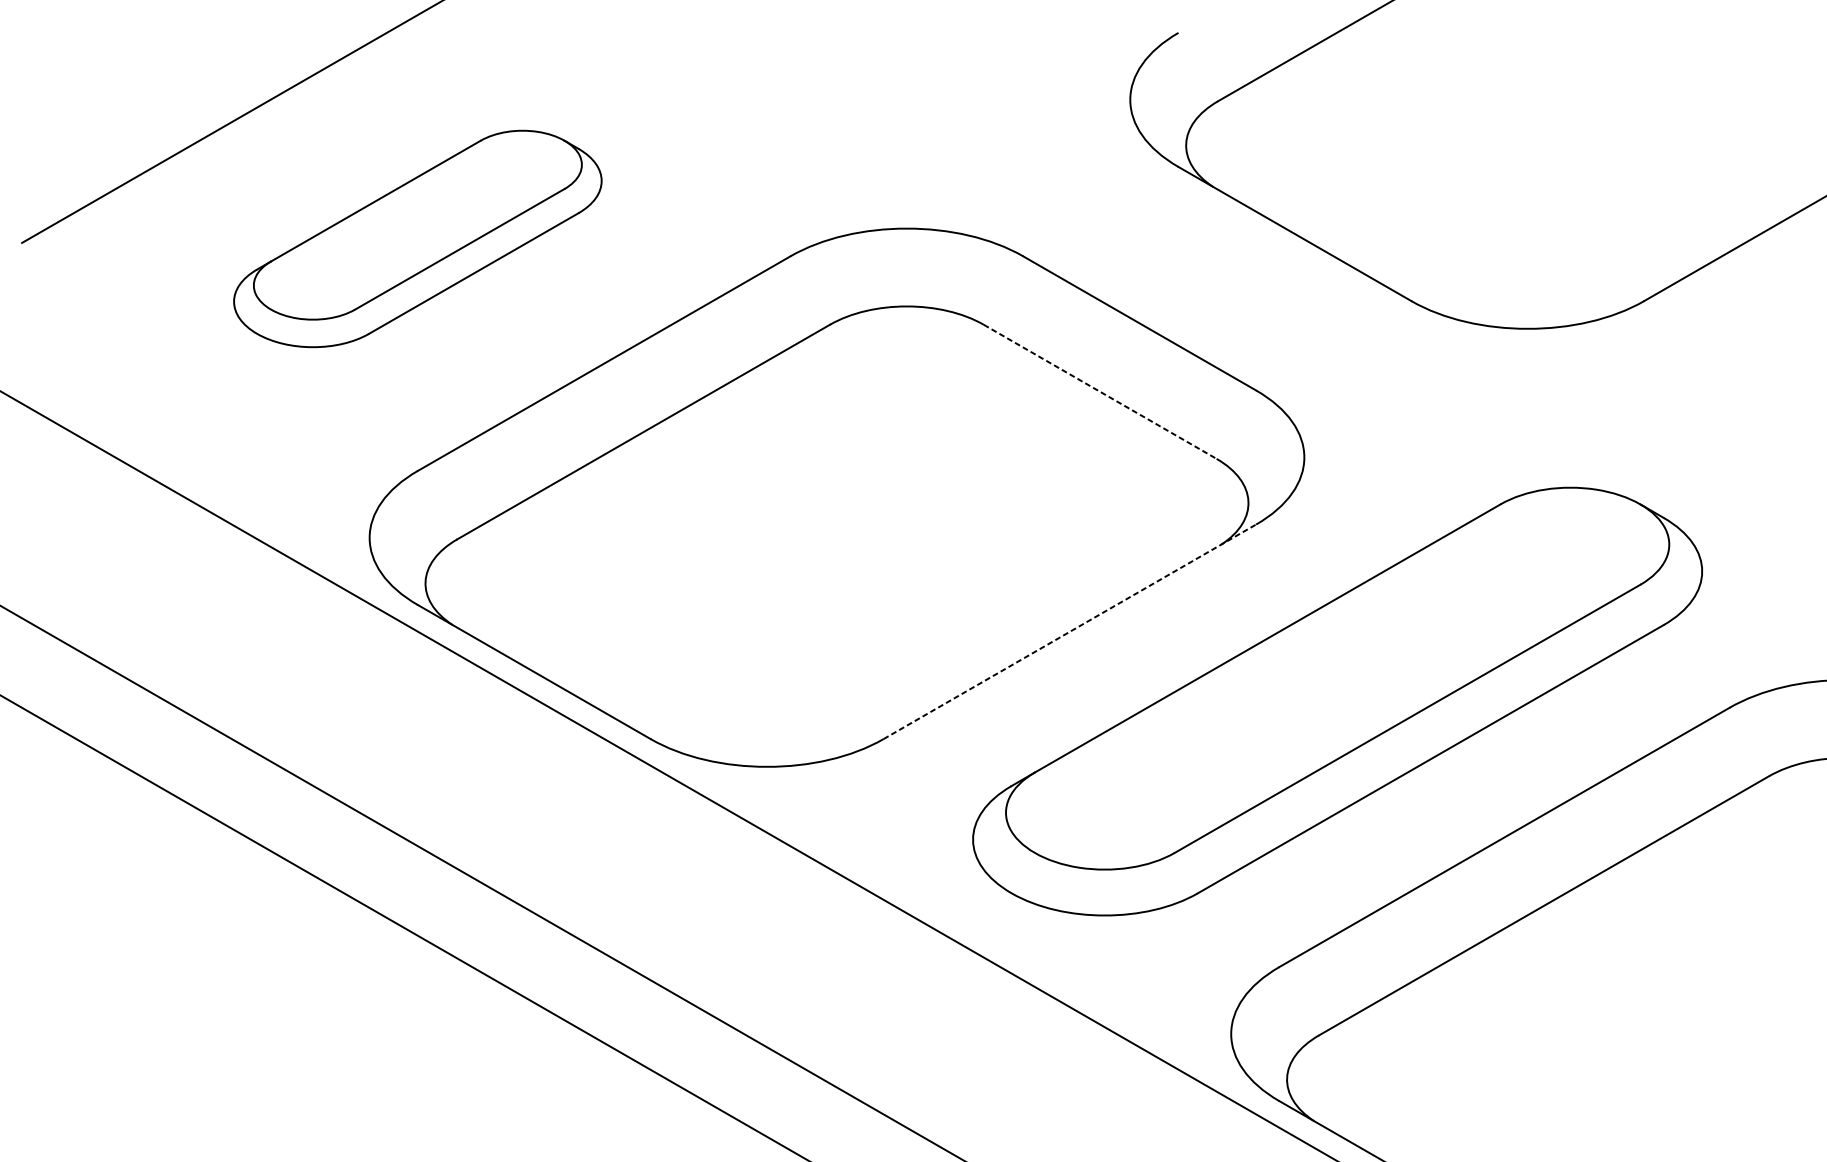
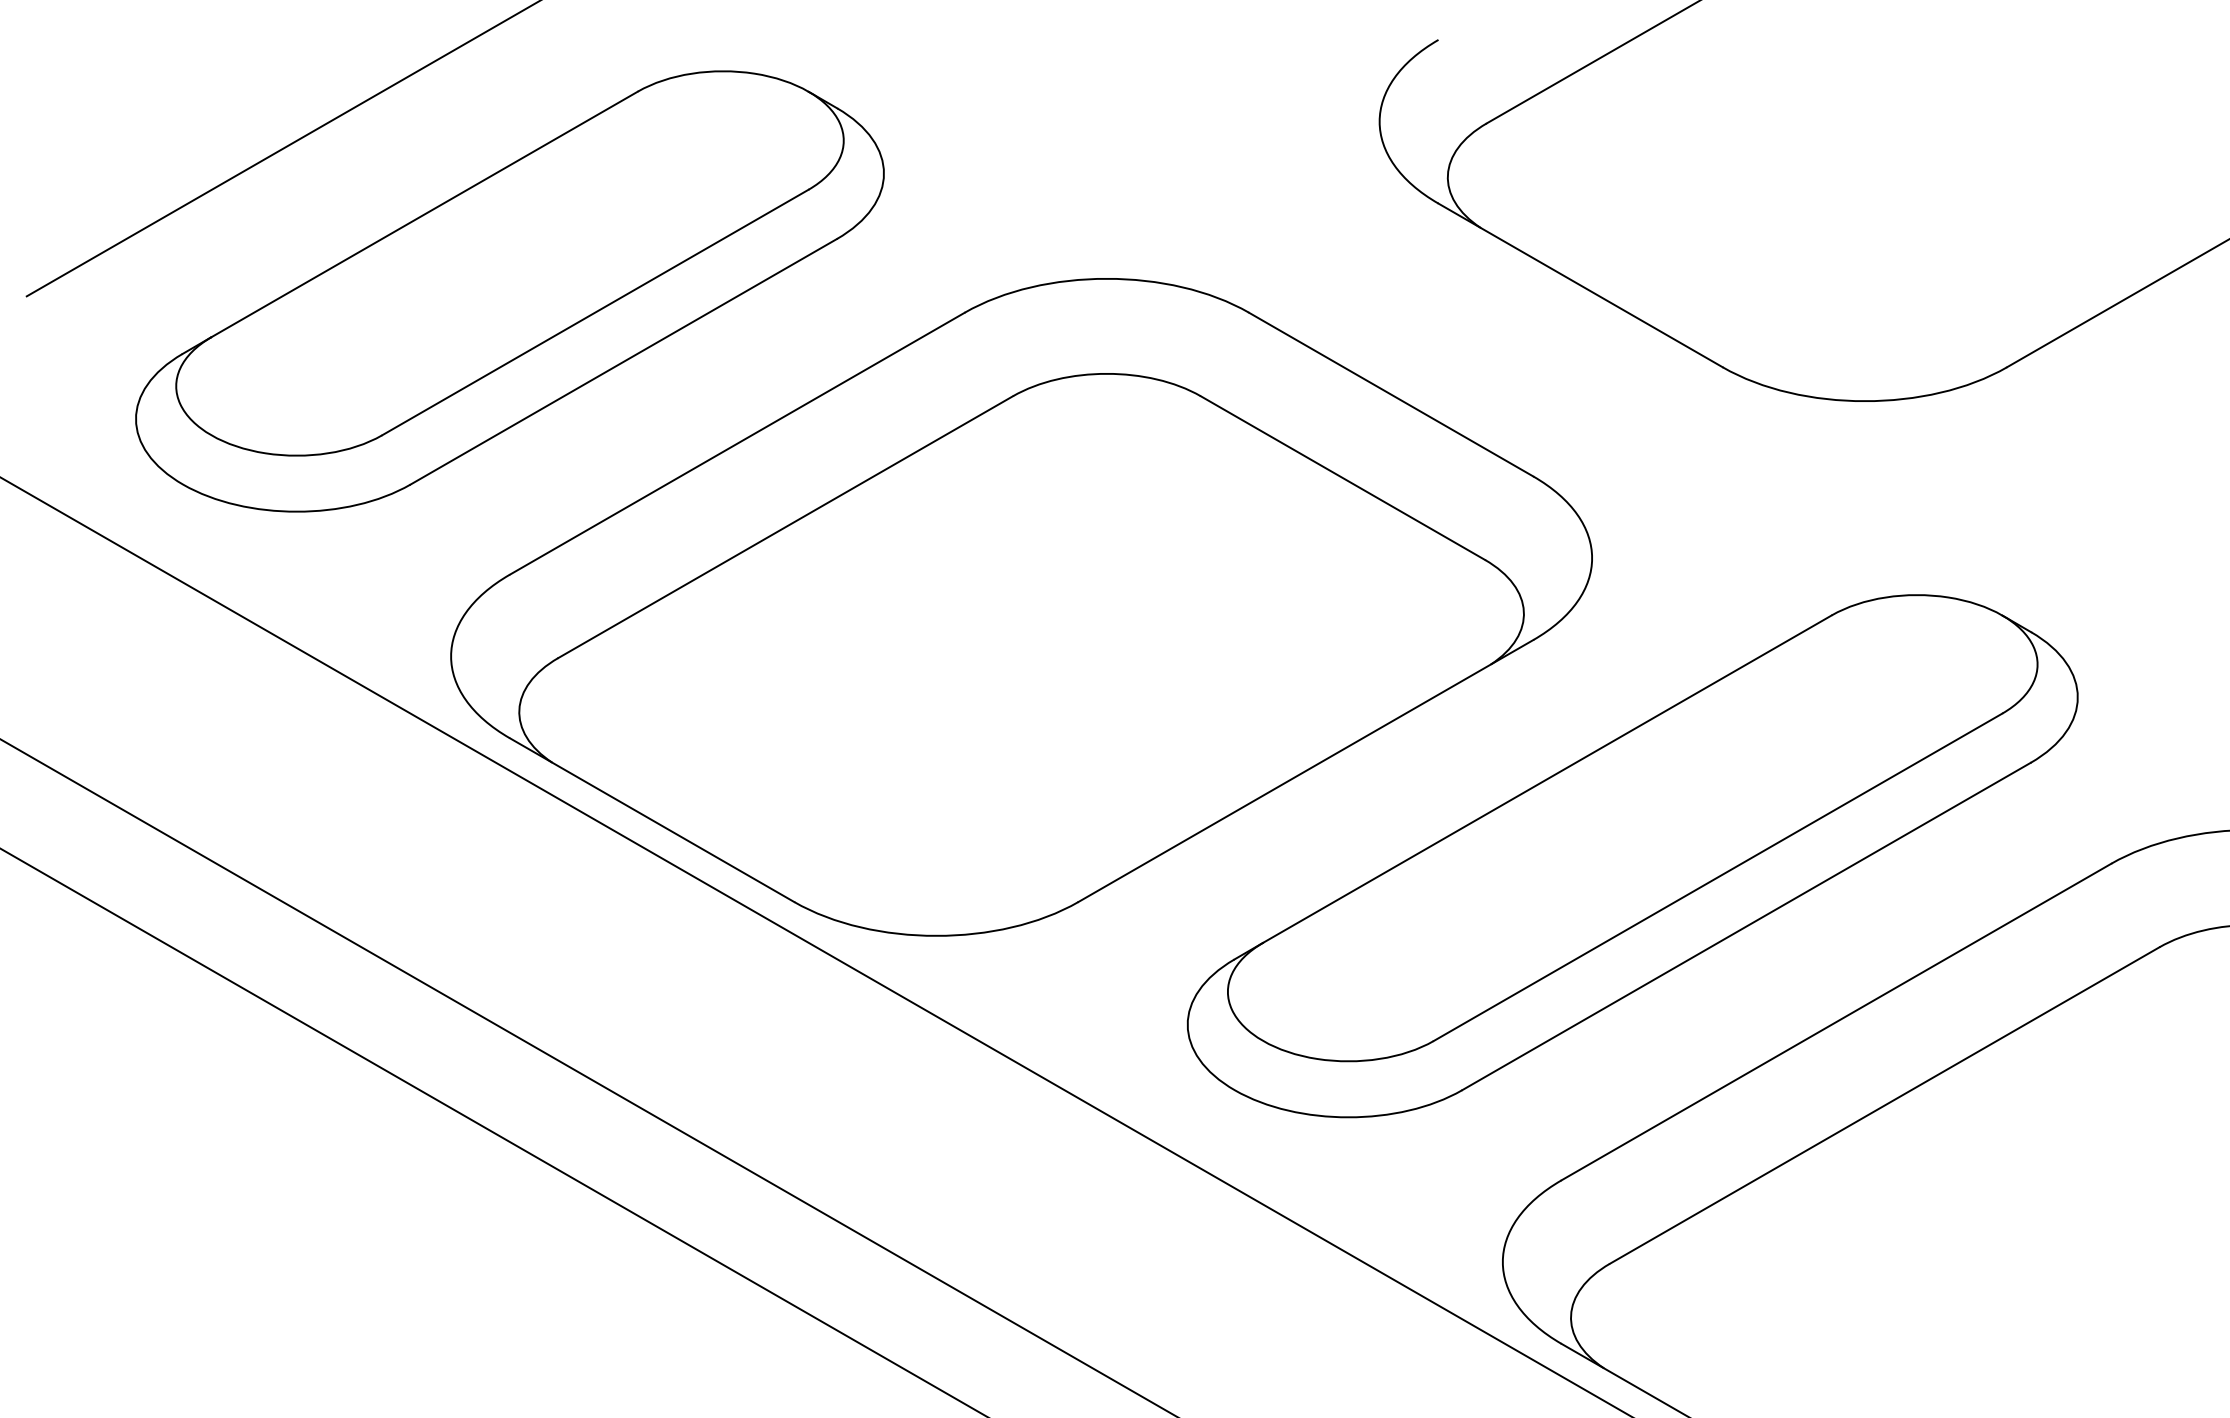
part: (417, 238) -> (509, 291), size x1.67
line: (1100, 392) -> (1343, 478), dashed -> solid
line: (1070, 631) -> (1306, 770), dashed -> solid

